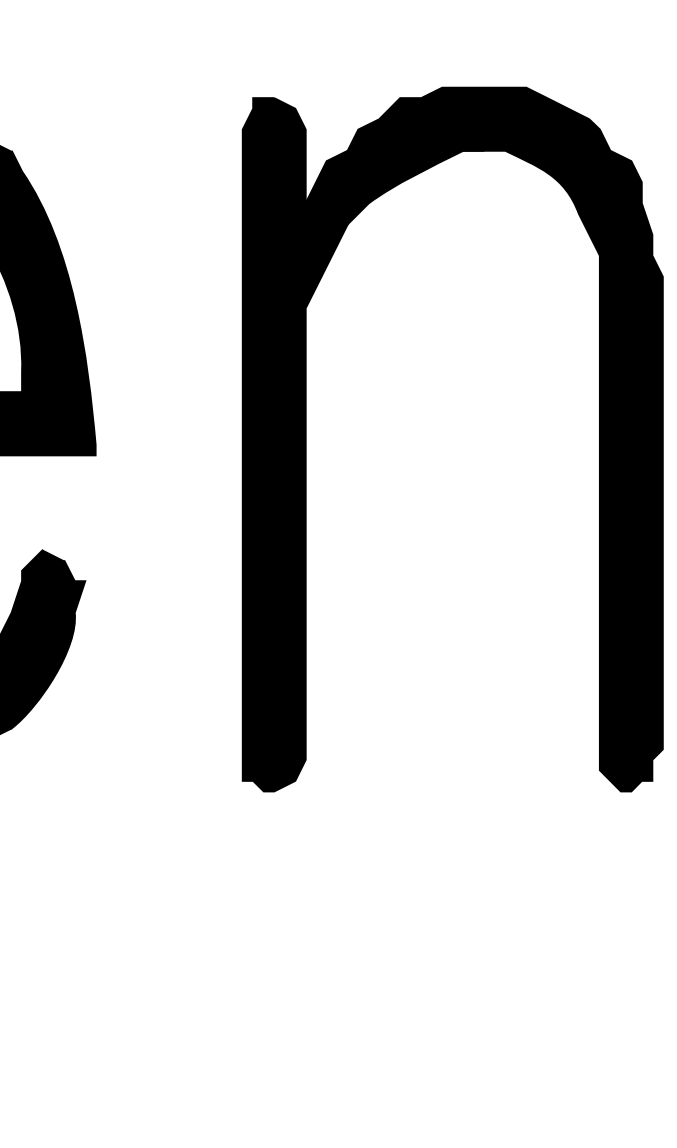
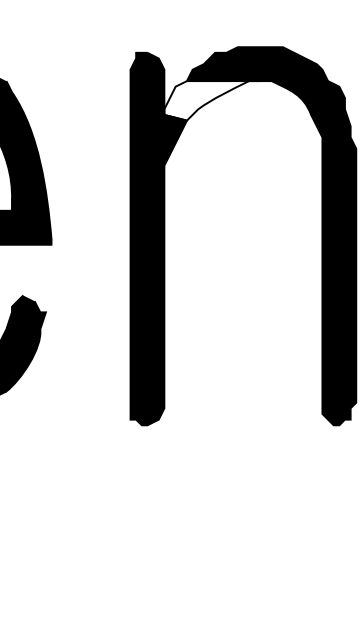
fill: (395, 186) -> (212, 100), removed

